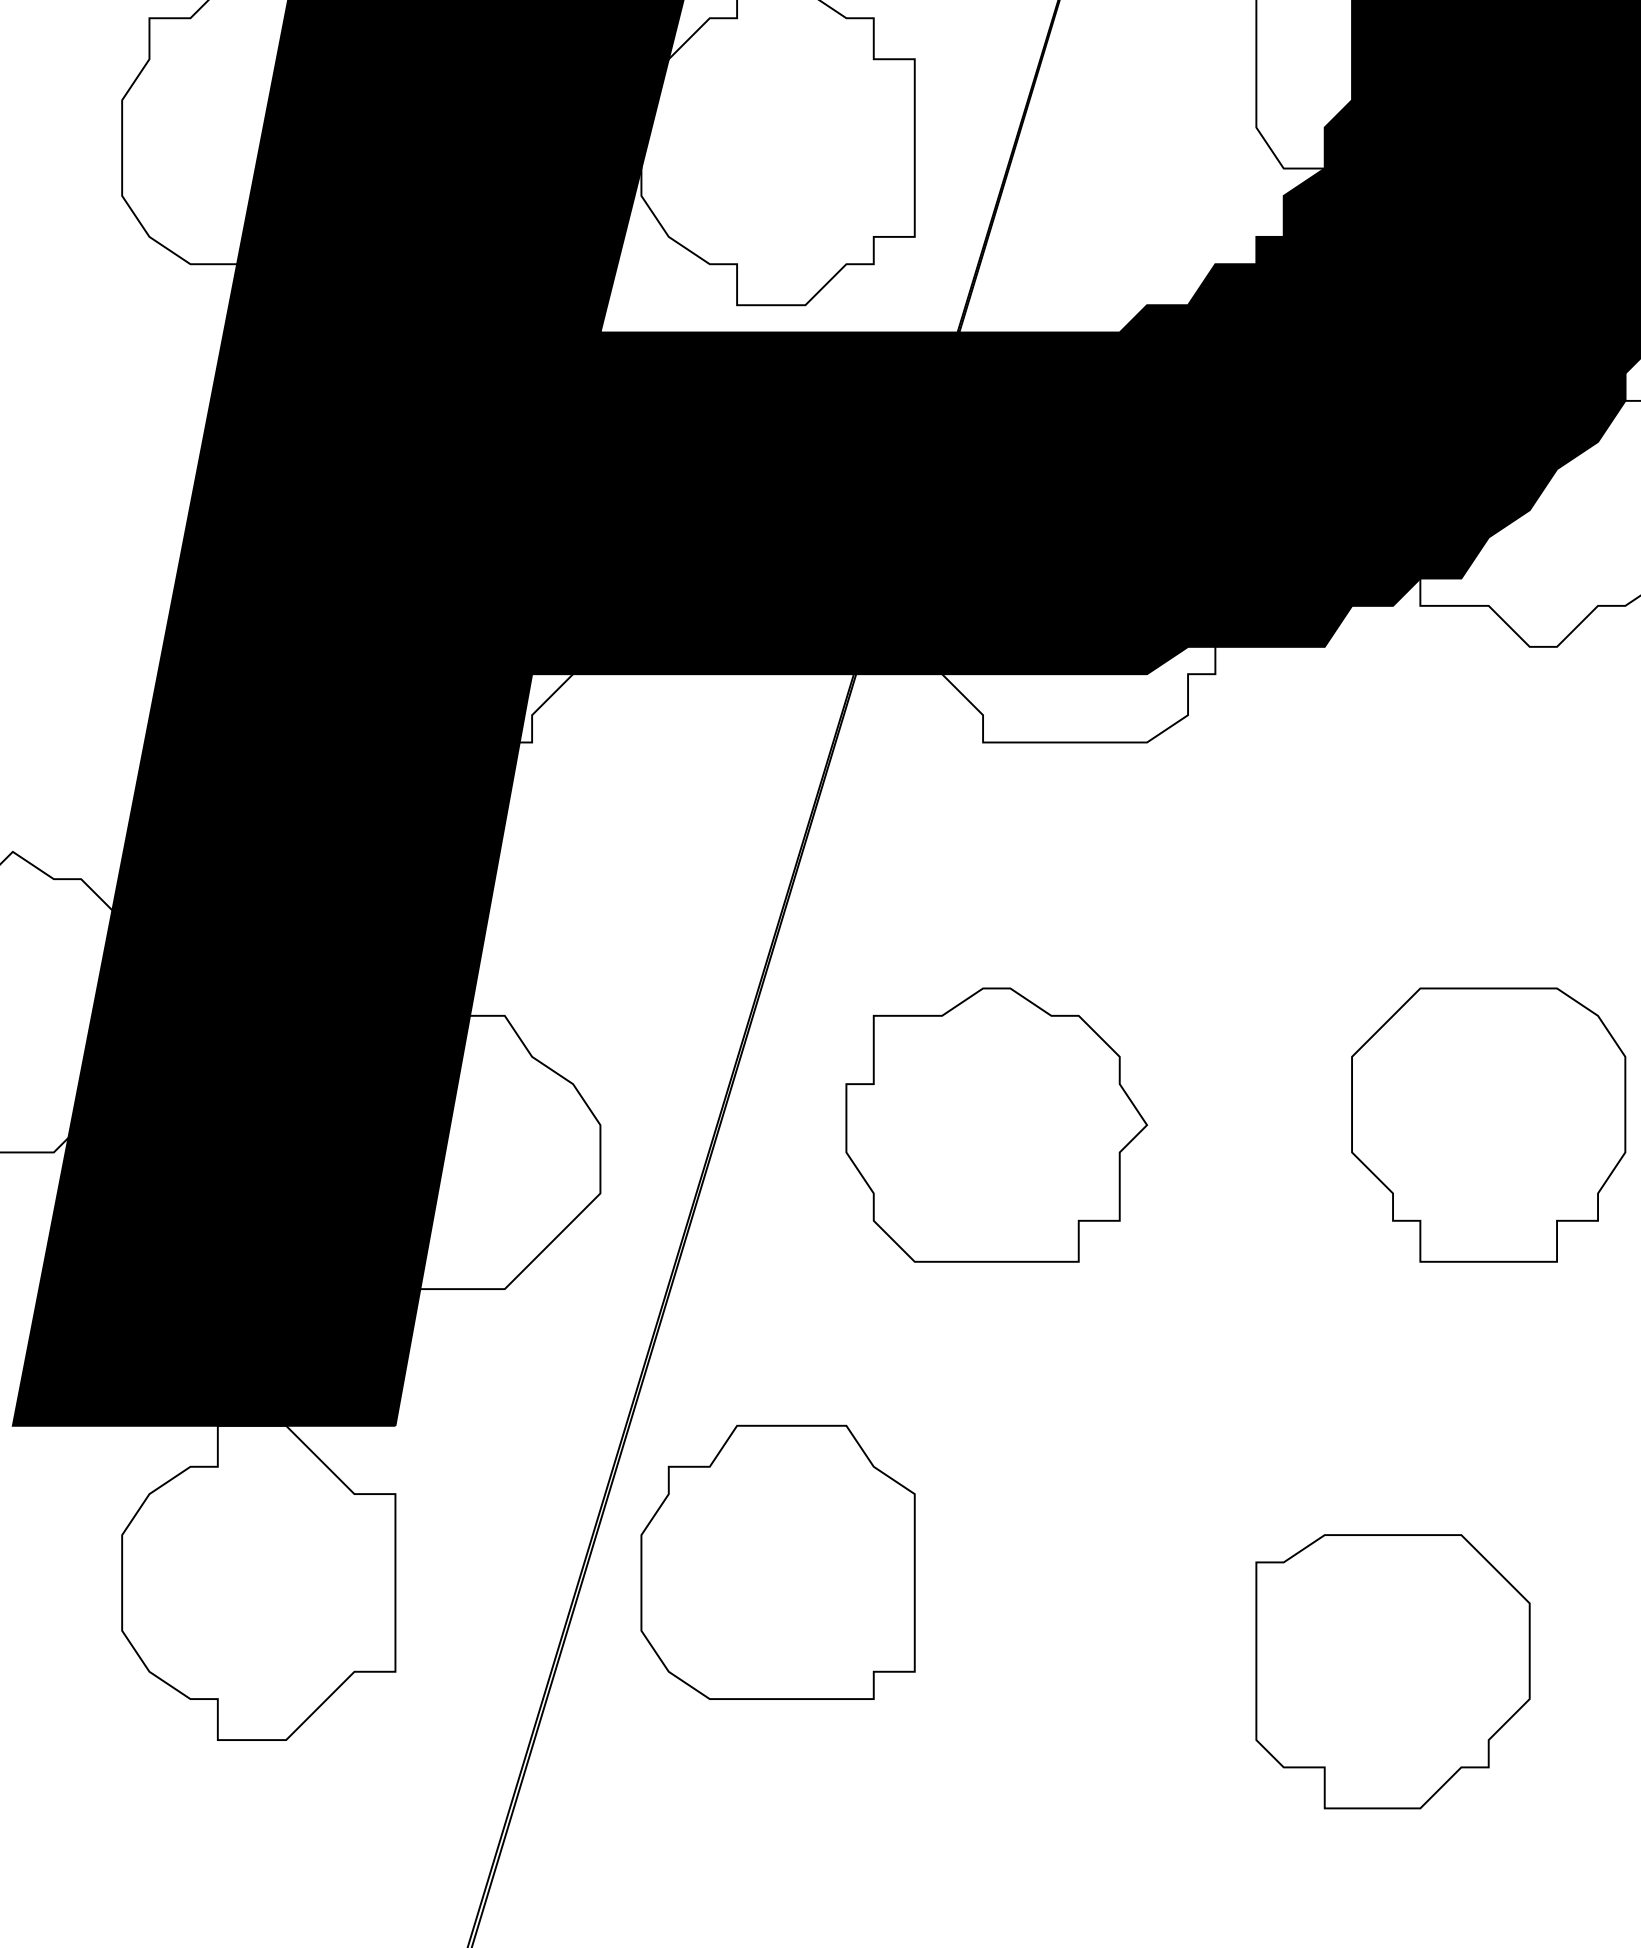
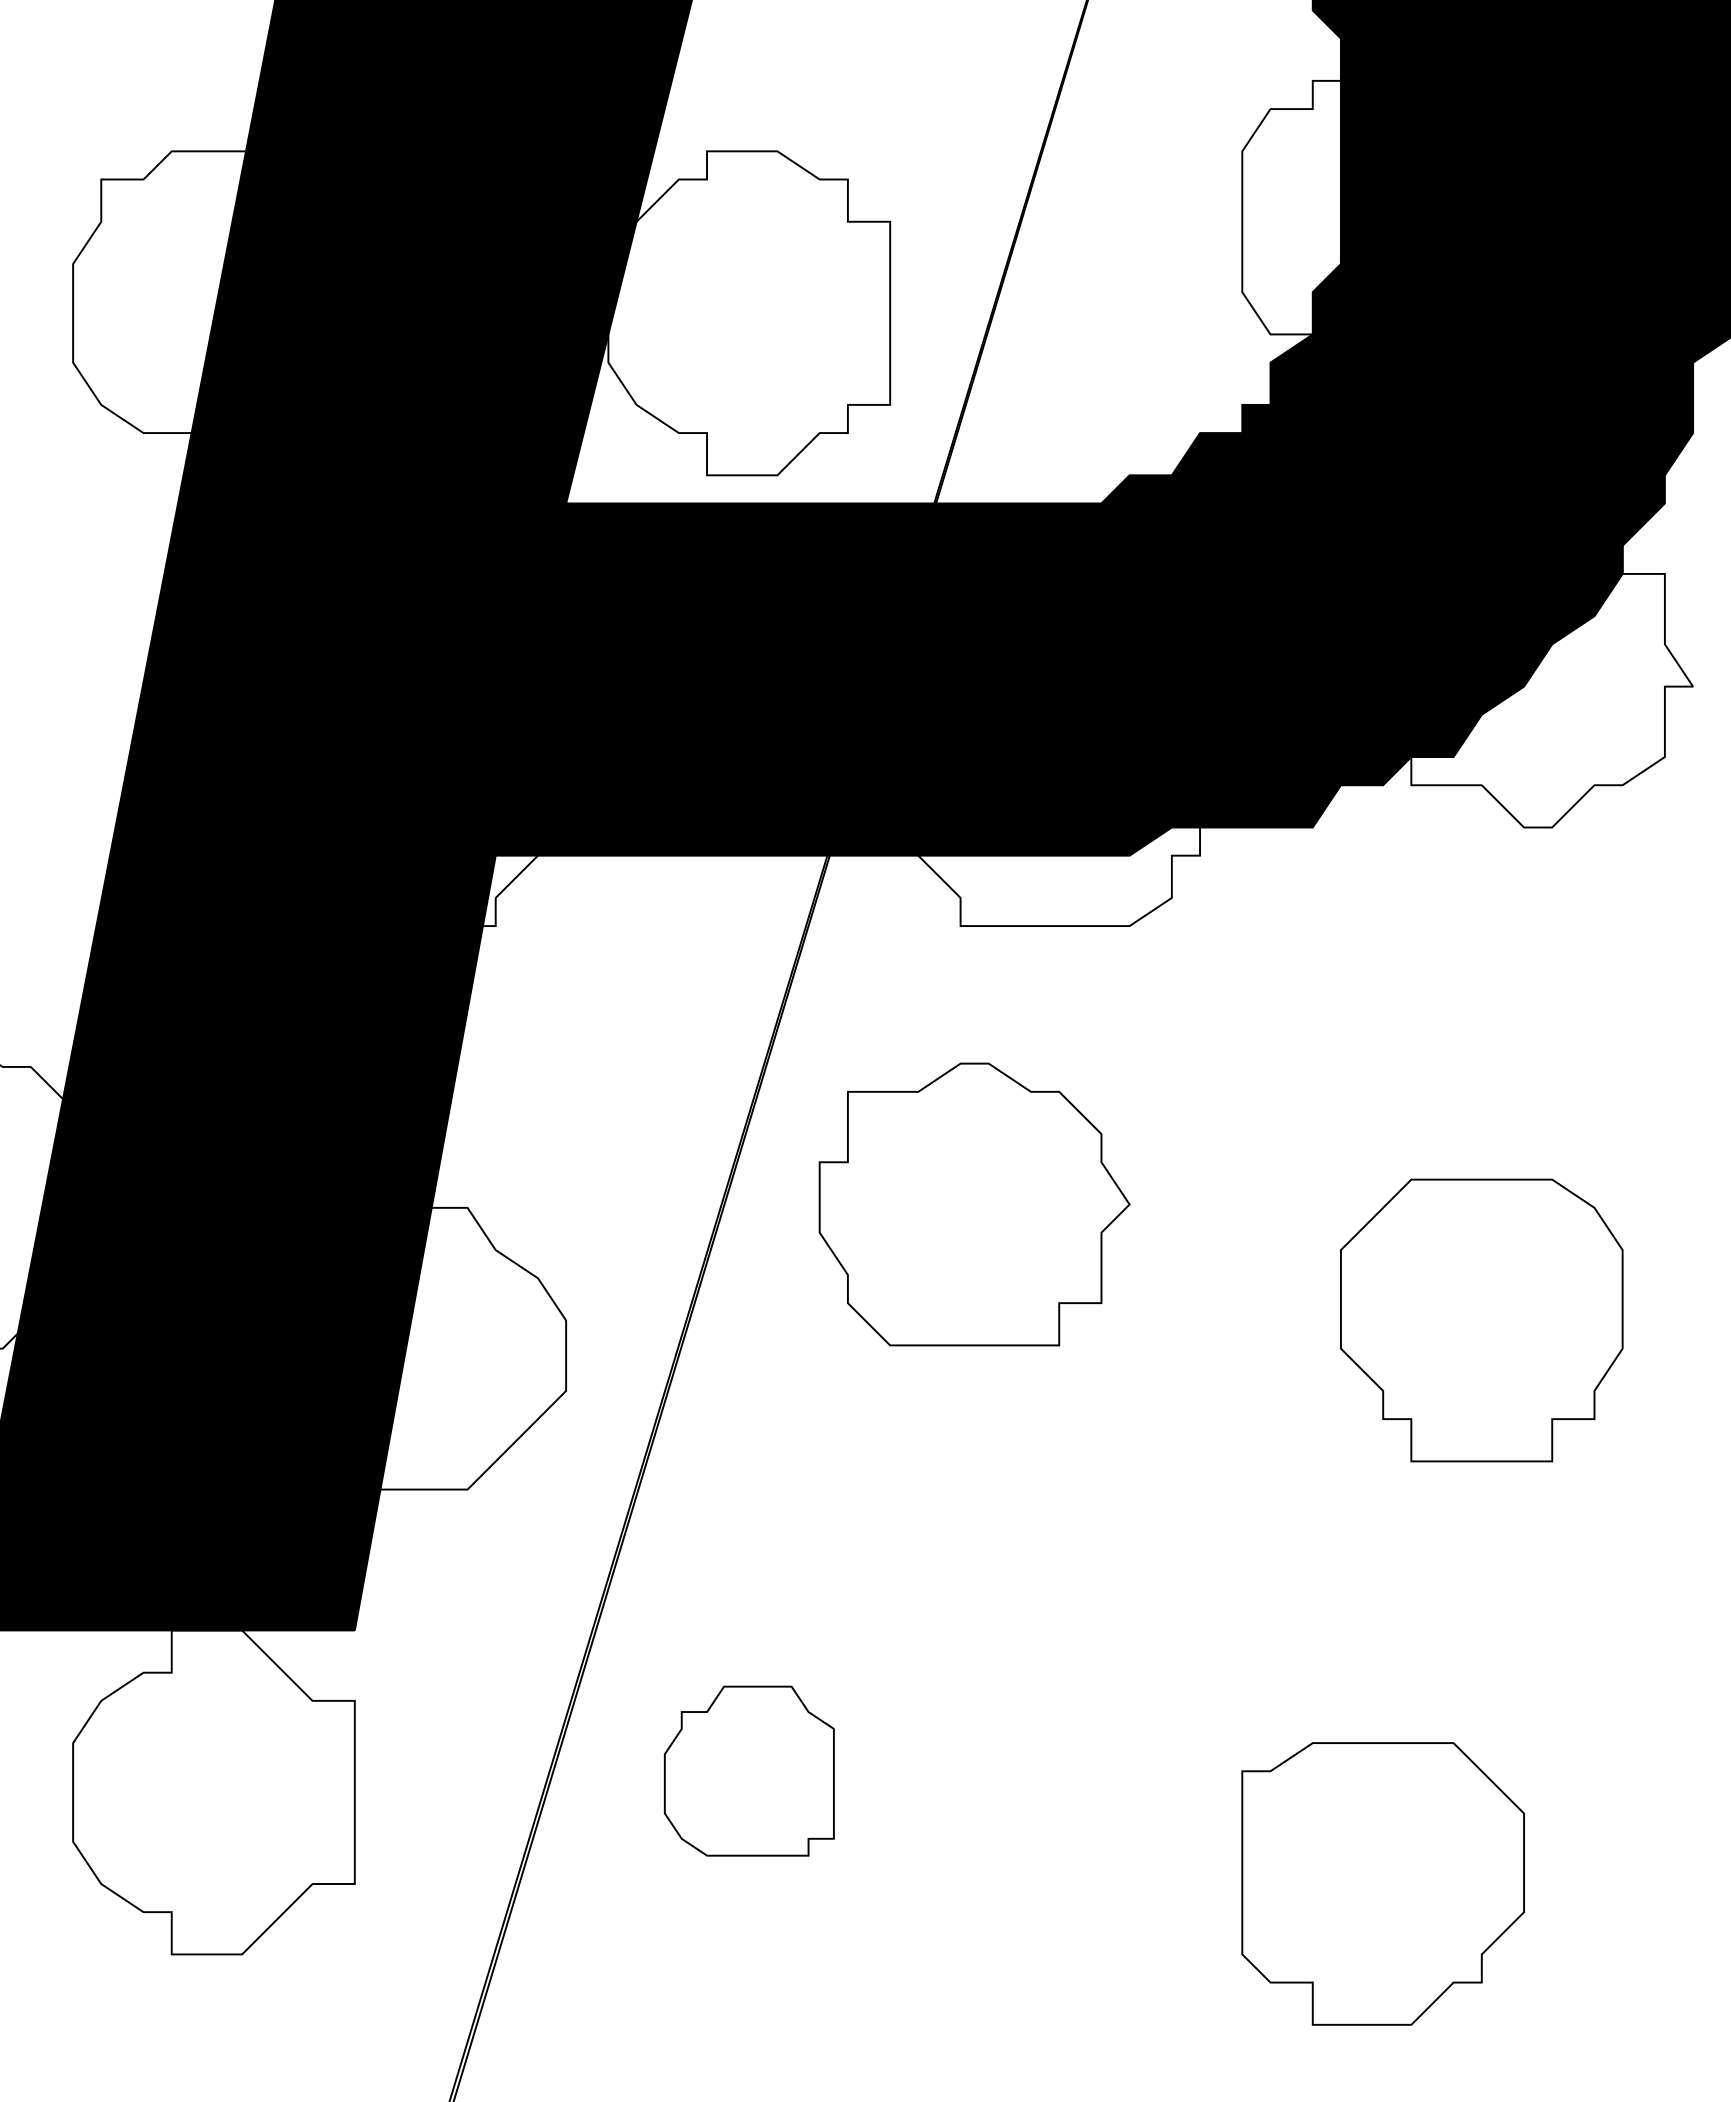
part: (996, 1125) -> (974, 1204), moved
part: (778, 1561) -> (749, 1770), size x0.6

